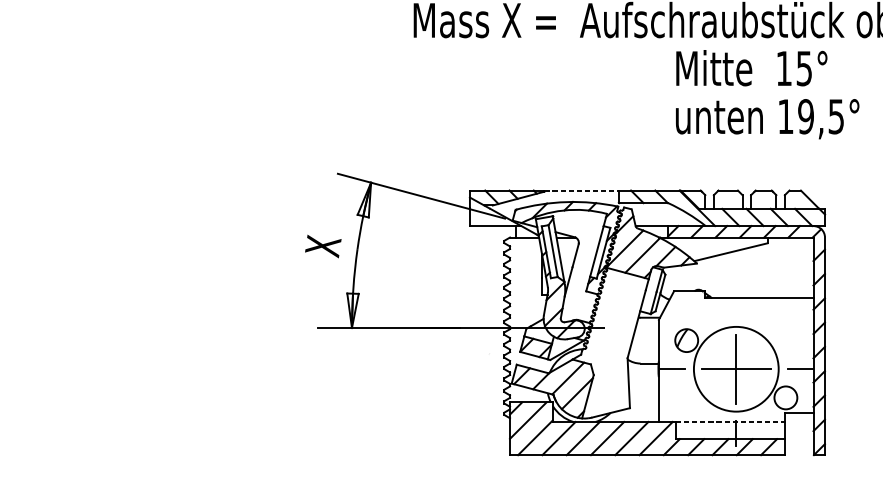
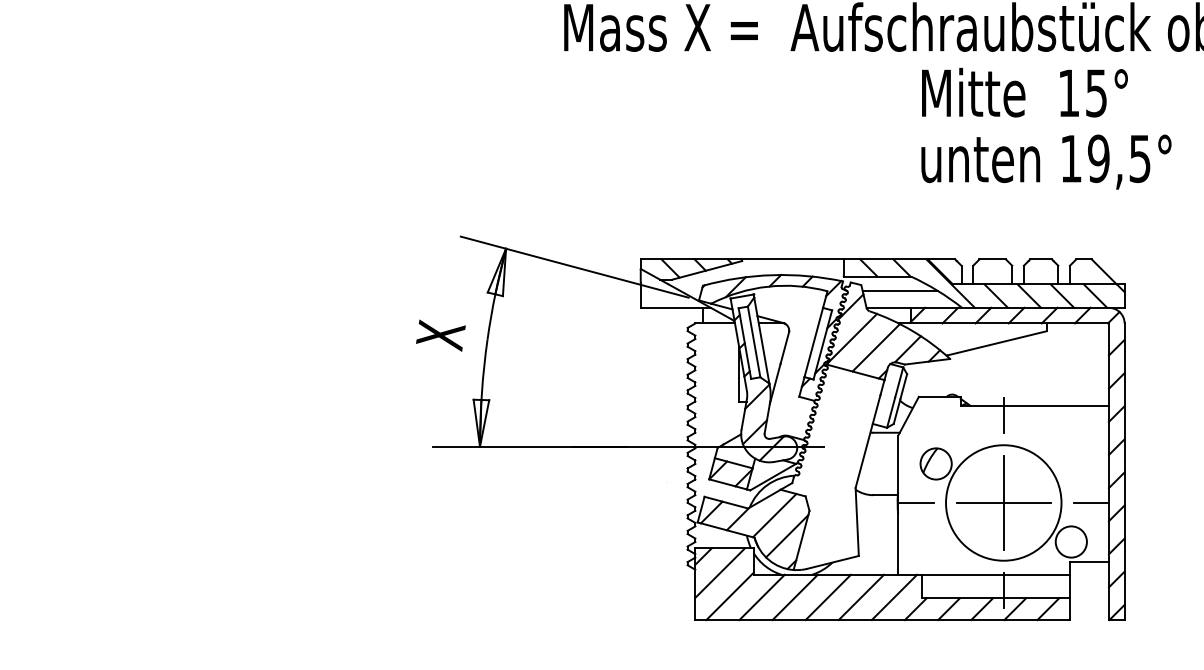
line: (581, 190) -> (792, 259), dashed -> solid
line: (659, 213) -> (899, 290), added
line: (736, 305) -> (1003, 415), added
line: (730, 421) -> (996, 574), dashed -> solid

